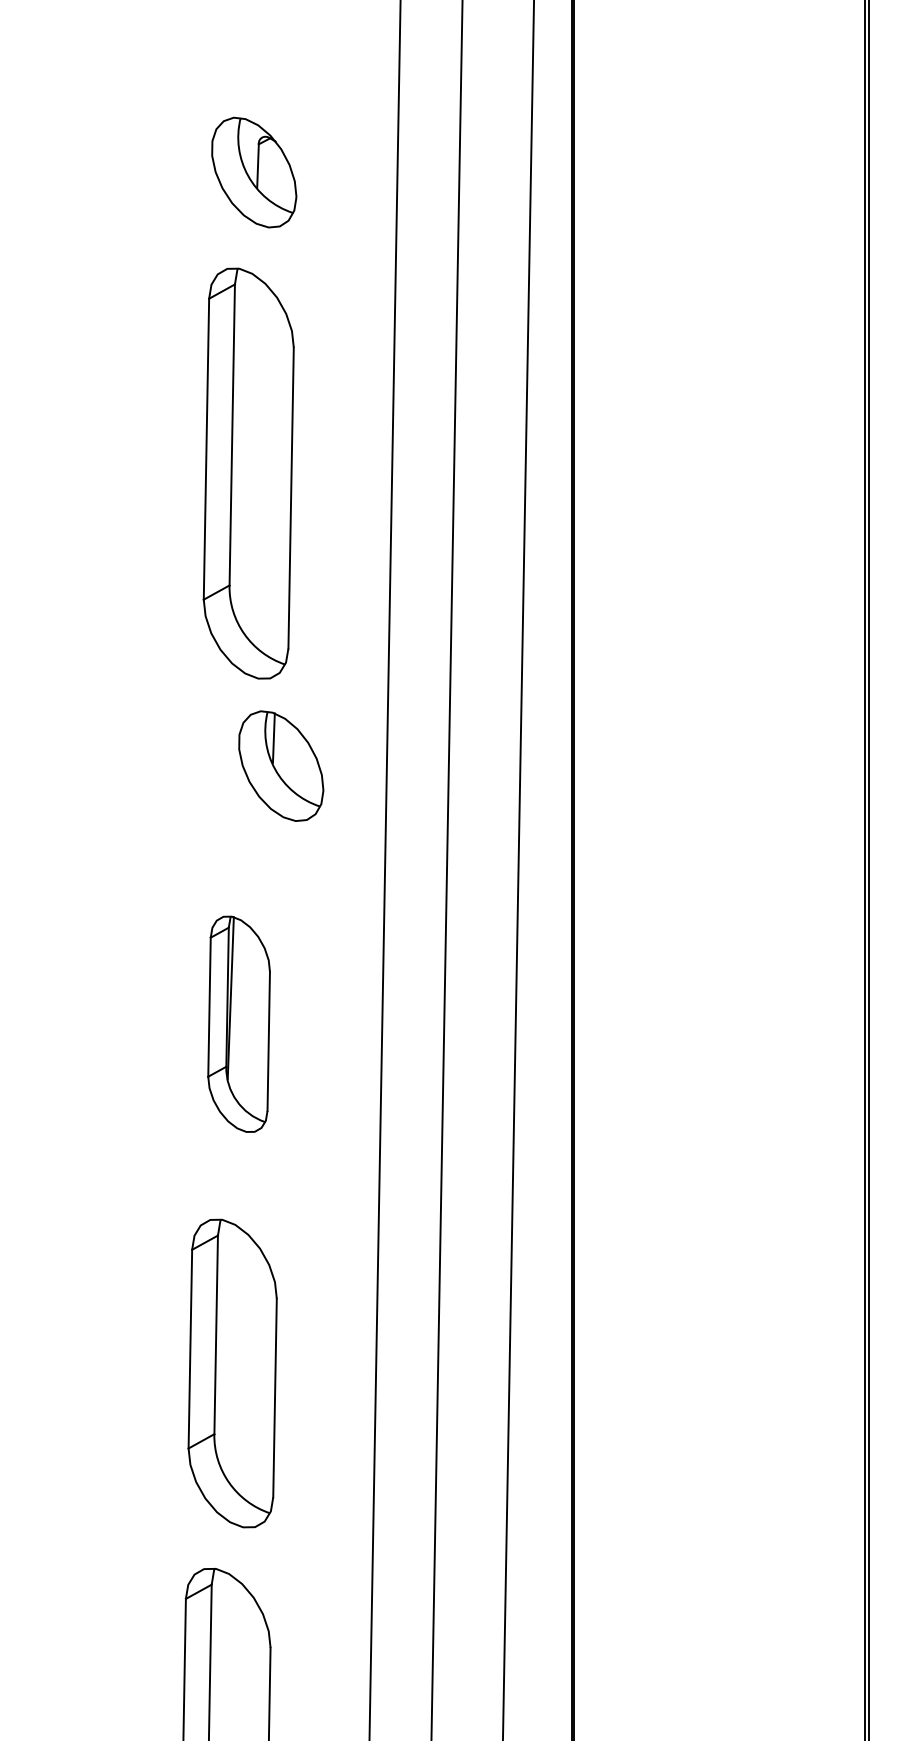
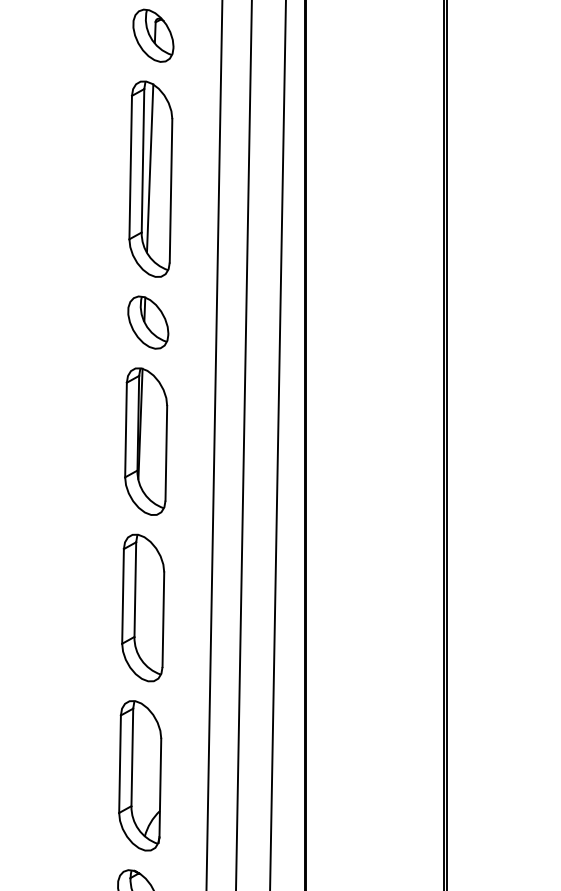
line: (247, 449) -> (150, 167), added
part: (281, 765) -> (148, 322), moved
part: (239, 1024) -> (146, 441), size x1.43

